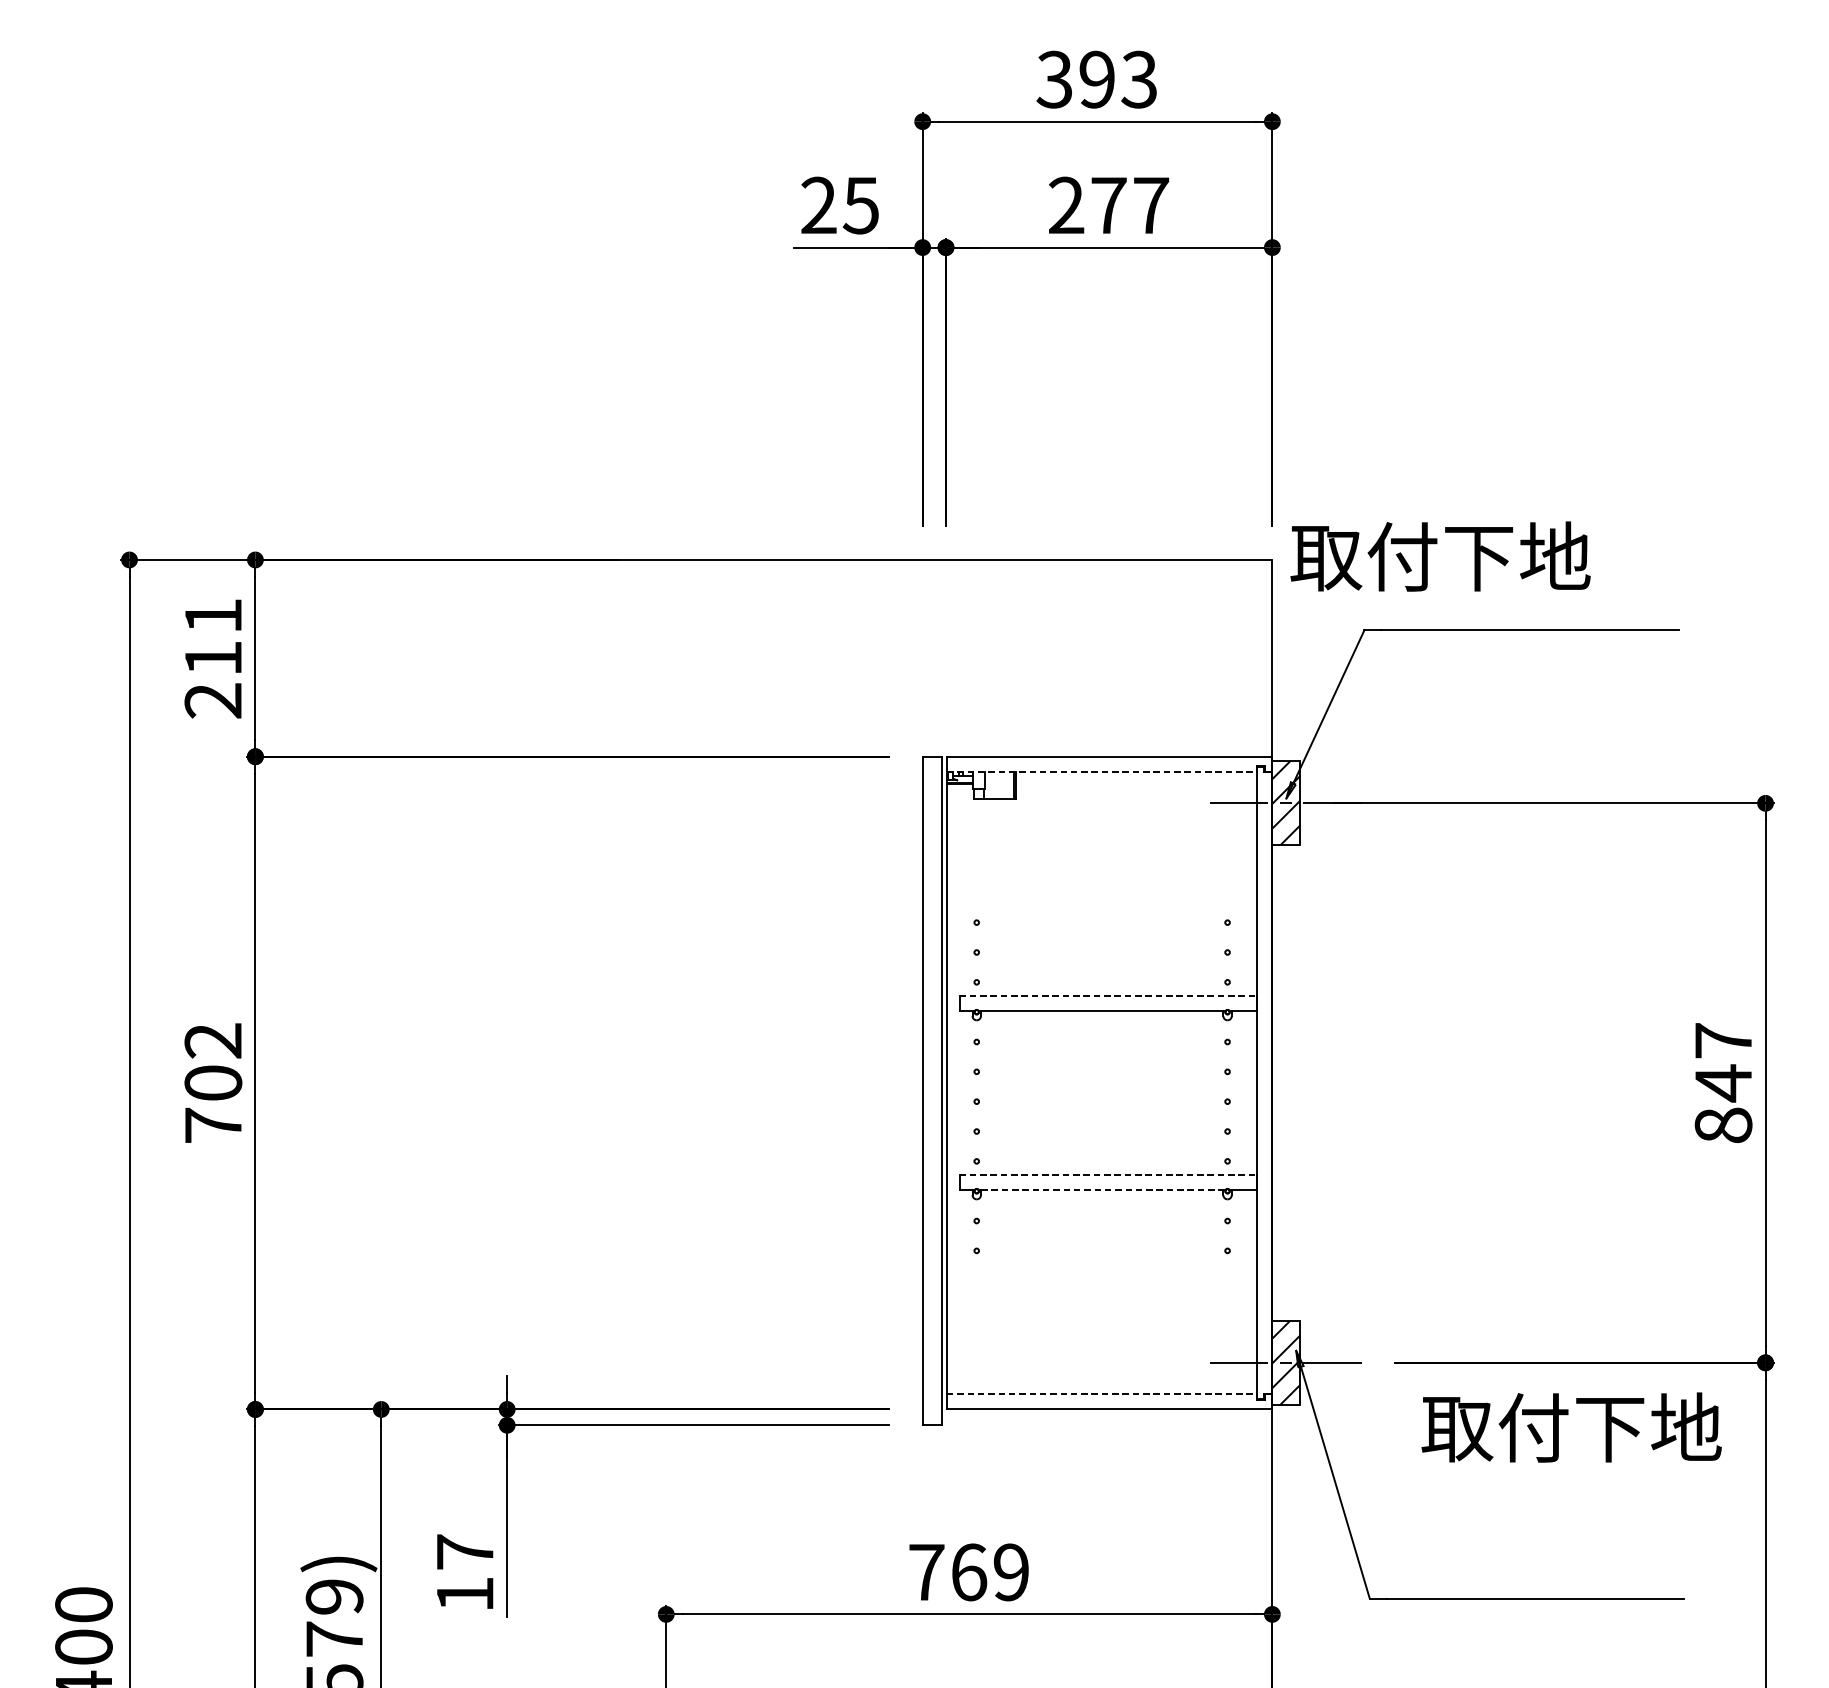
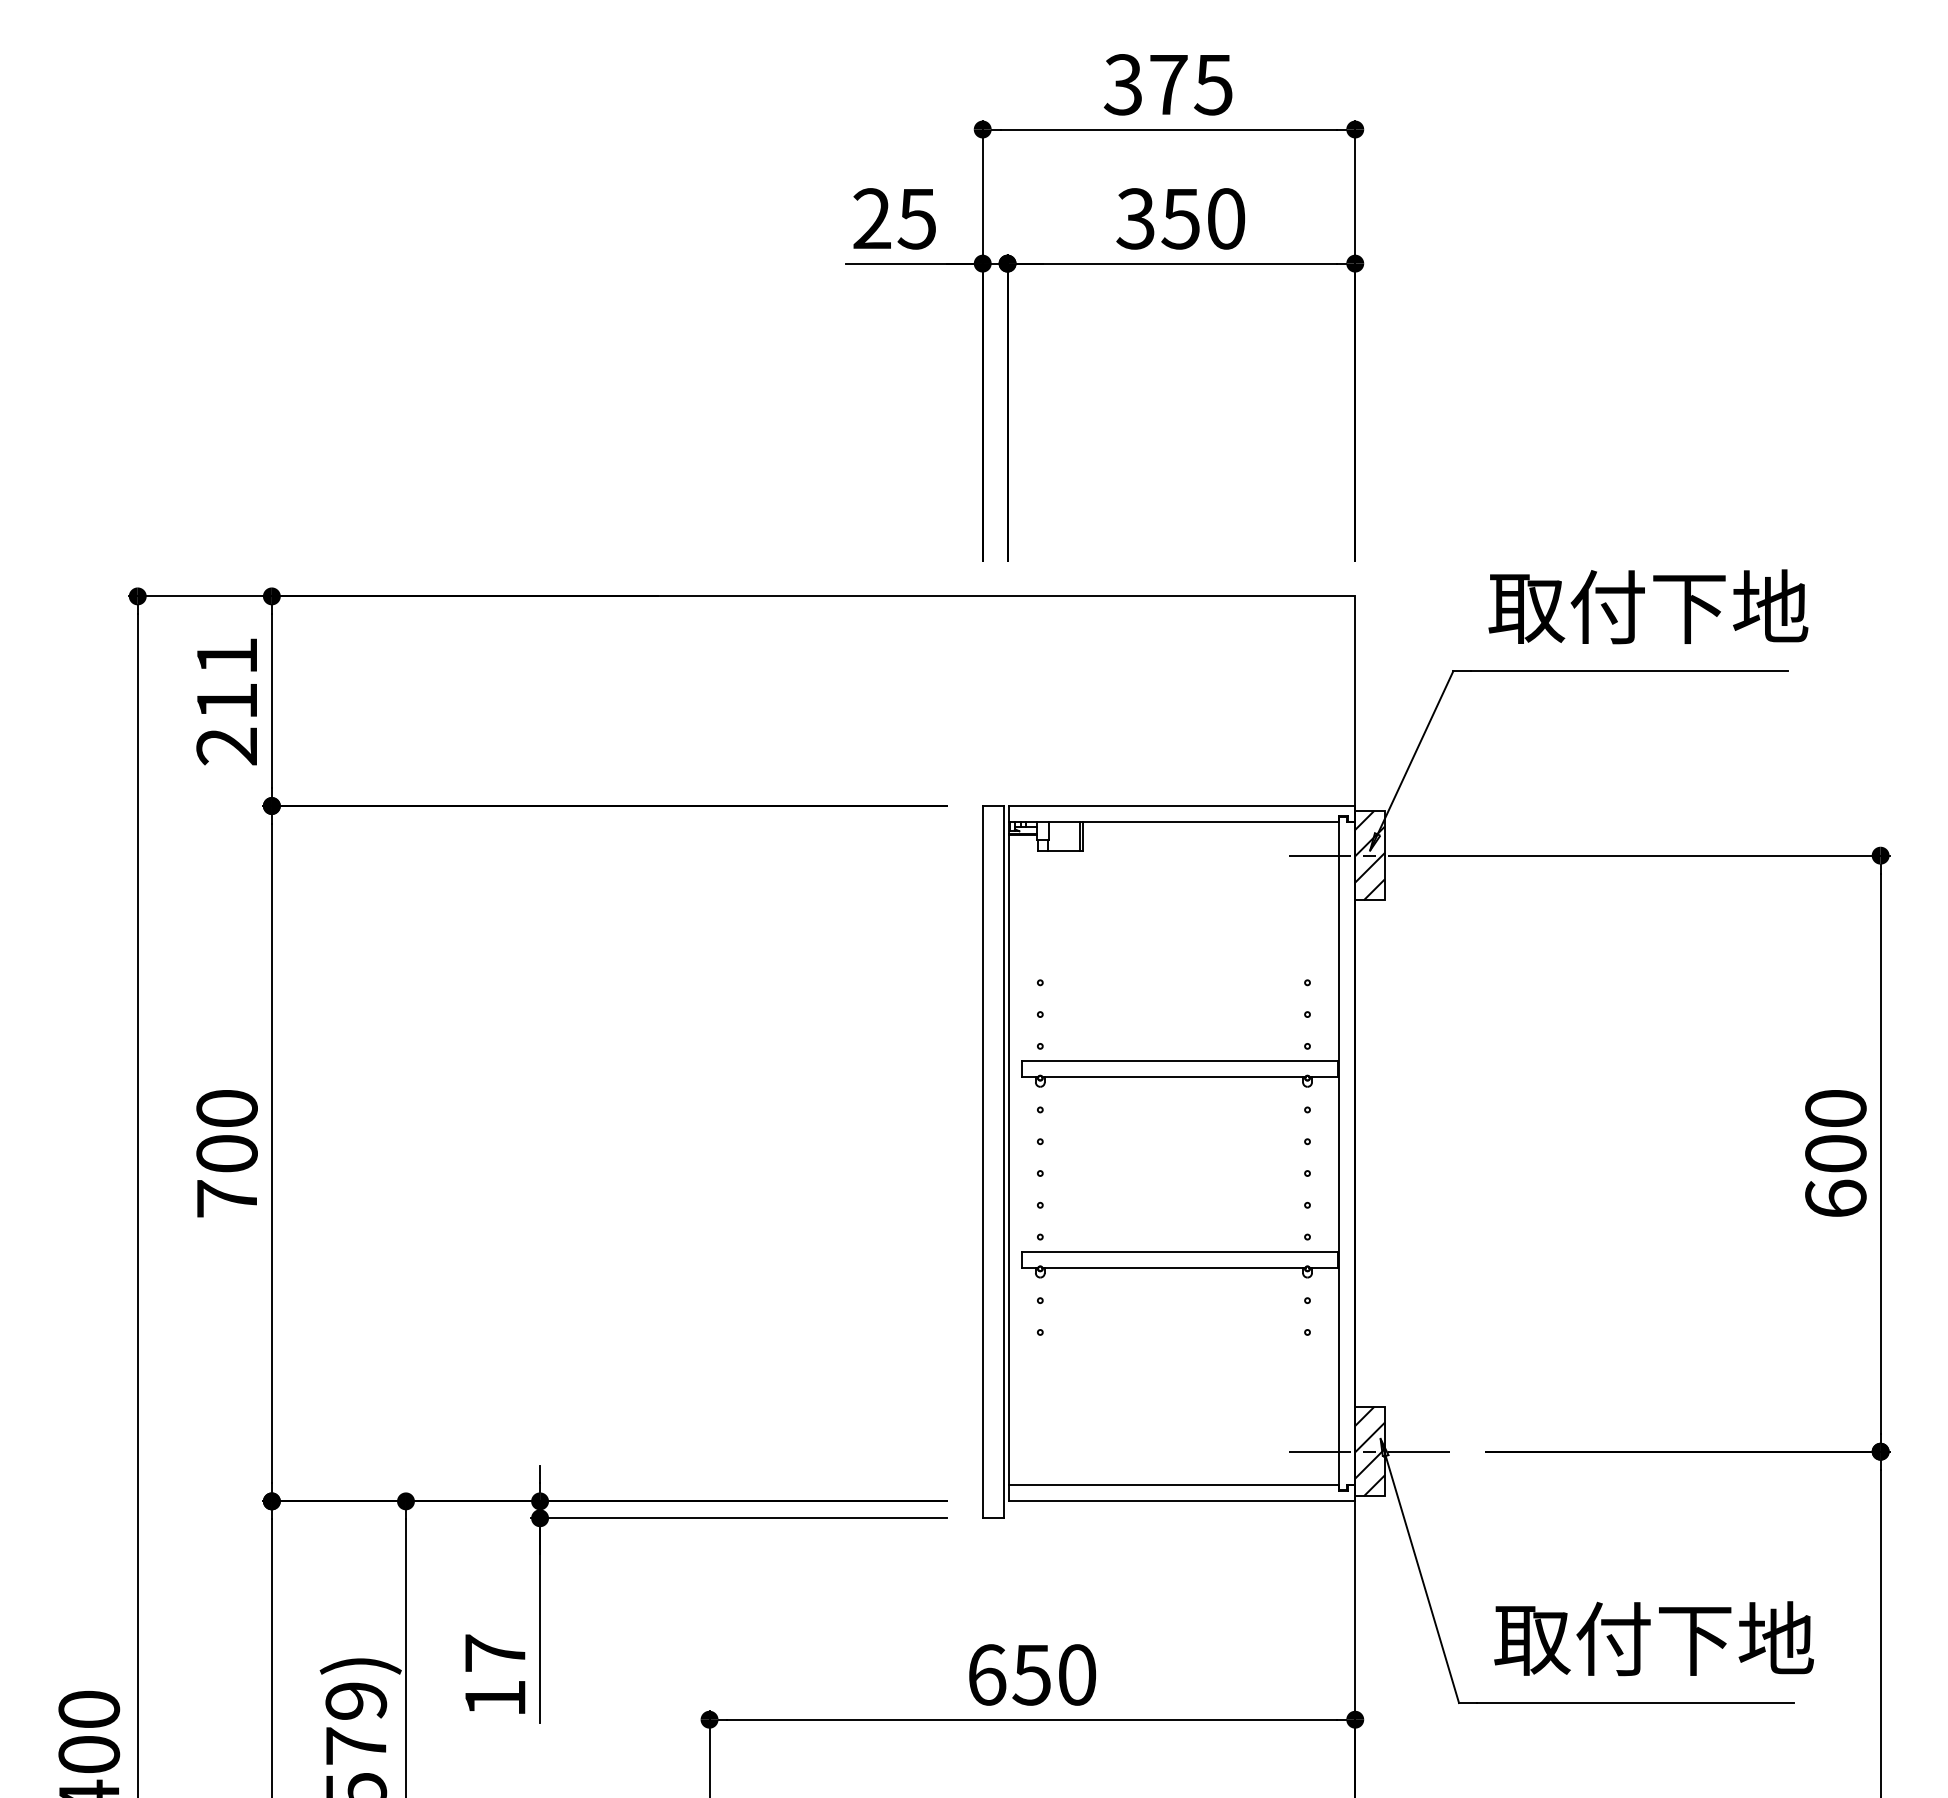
text: (1118, 79) -> (1191, 84), 393 -> 375
text: (1108, 205) -> (1180, 218), 277 -> 350
text: (1440, 556) -> (1648, 606), moved
line: (1102, 771) -> (1174, 821), dashed -> solid
line: (1108, 996) -> (1180, 1061), dashed -> solid
text: (212, 1040) -> (226, 1108), 702 -> 700
text: (1723, 1082) -> (1835, 1153), 847 -> 600
line: (1108, 1174) -> (1180, 1251), dashed -> solid
line: (1102, 1189) -> (1174, 1267), dashed -> solid
line: (1102, 1394) -> (1174, 1485), dashed -> solid
text: (1571, 1427) -> (1653, 1638), moved
text: (969, 1571) -> (1032, 1674), 769 -> 650

